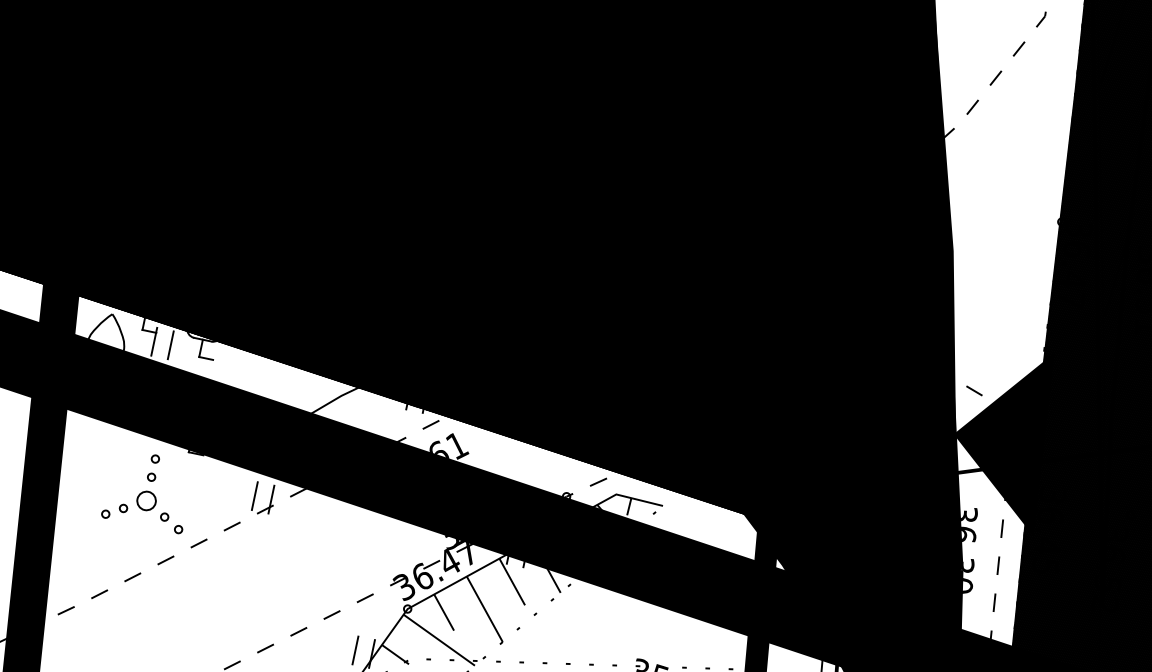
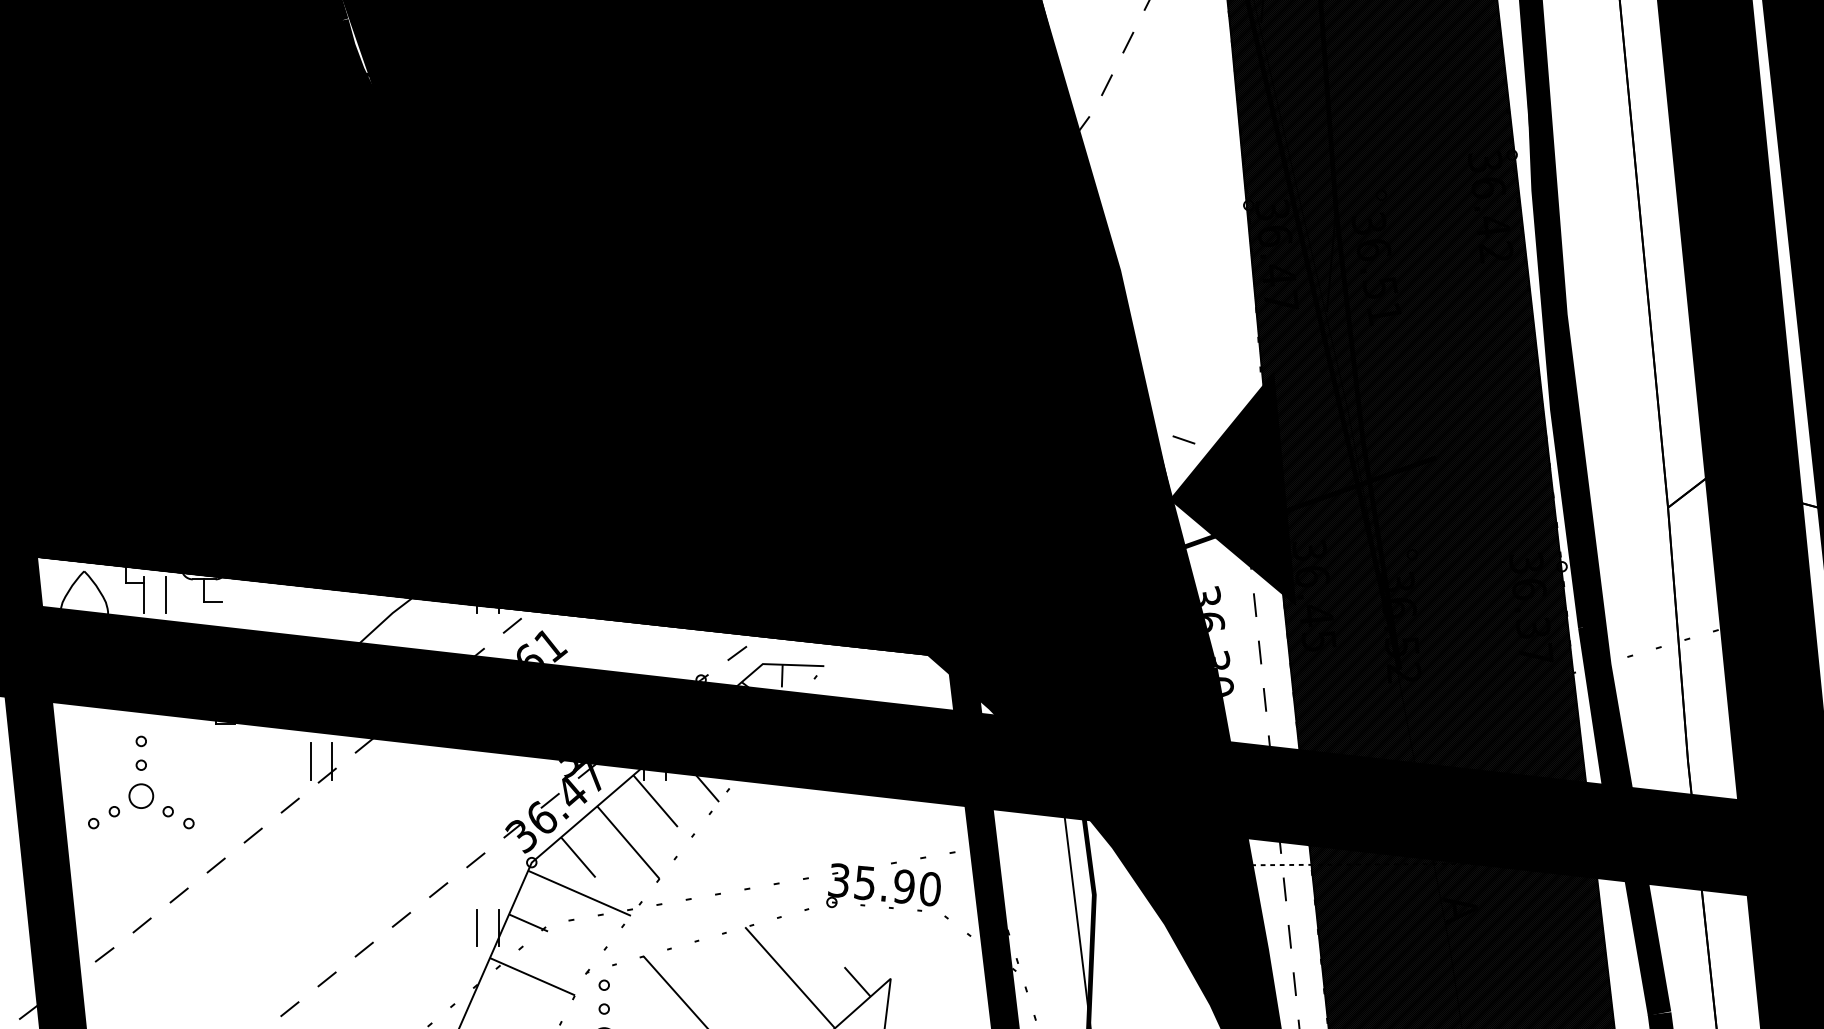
part: (148, 490) -> (141, 782), moved

